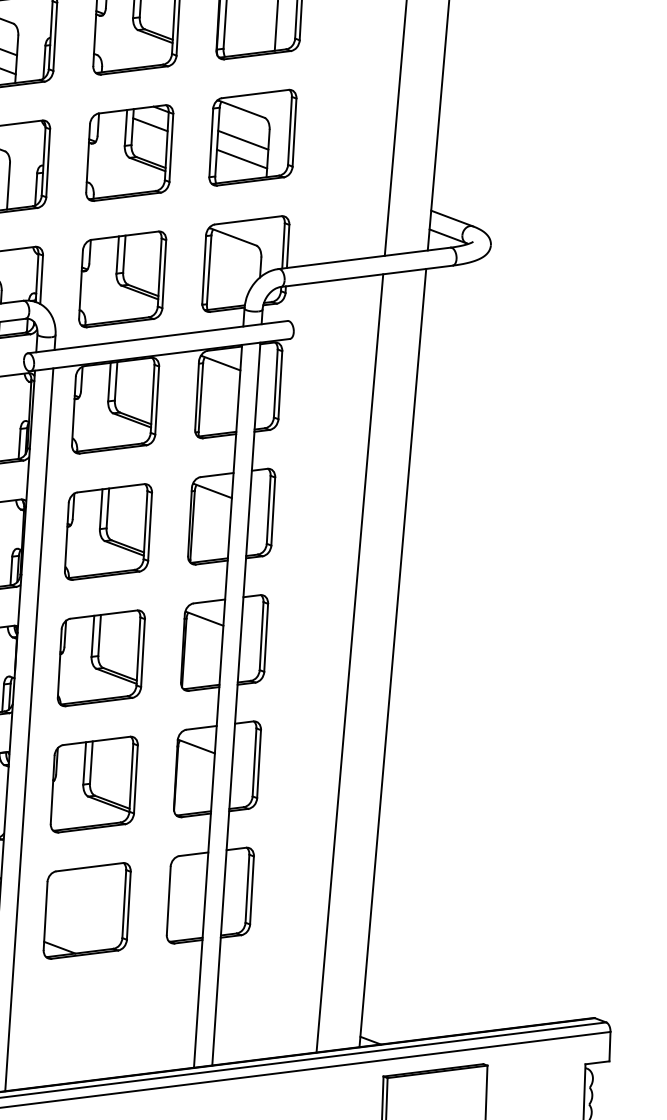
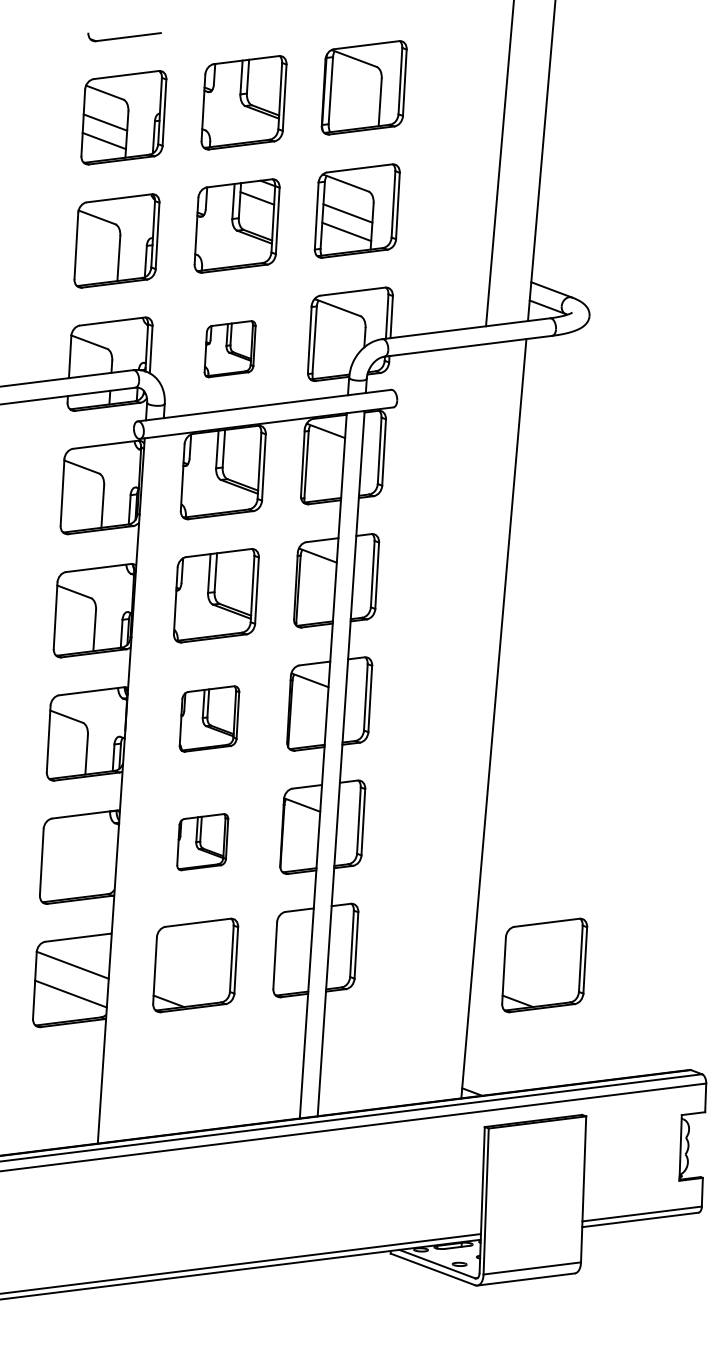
part: (121, 278) -> (229, 348), size x0.6
part: (101, 657) -> (209, 718), size x0.7
line: (349, 662) -> (451, 723), removed
line: (28, 729) -> (138, 788), removed
part: (94, 783) -> (202, 841), size x0.6
part: (444, 910) -> (544, 965), added

